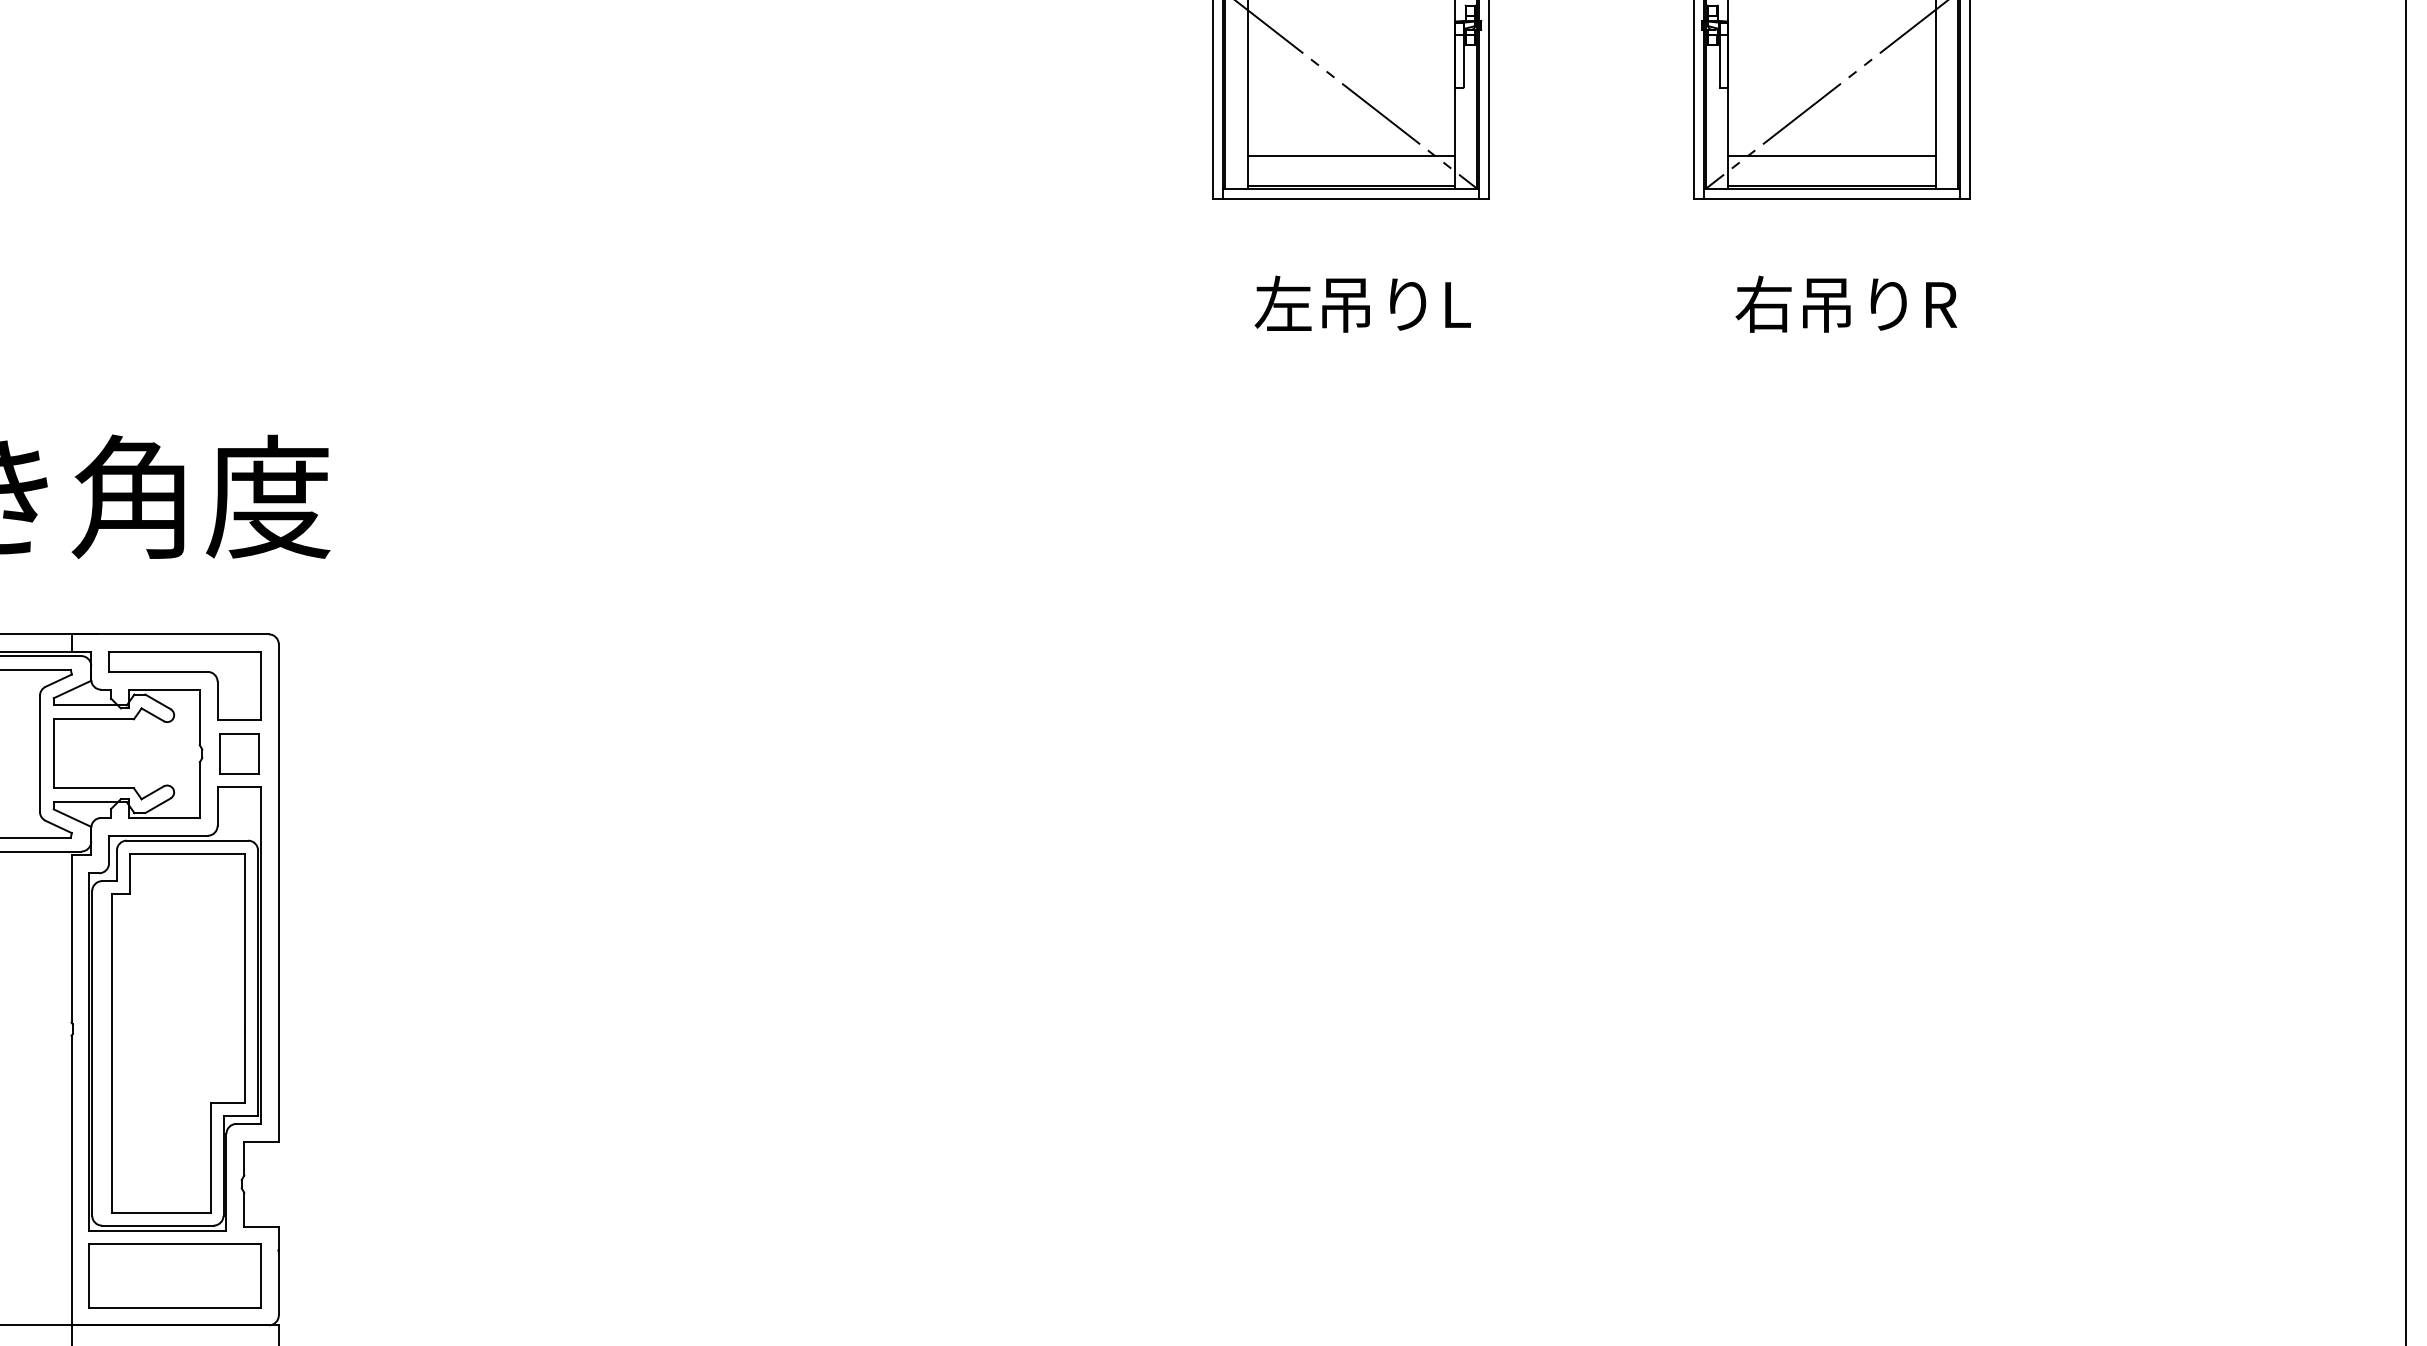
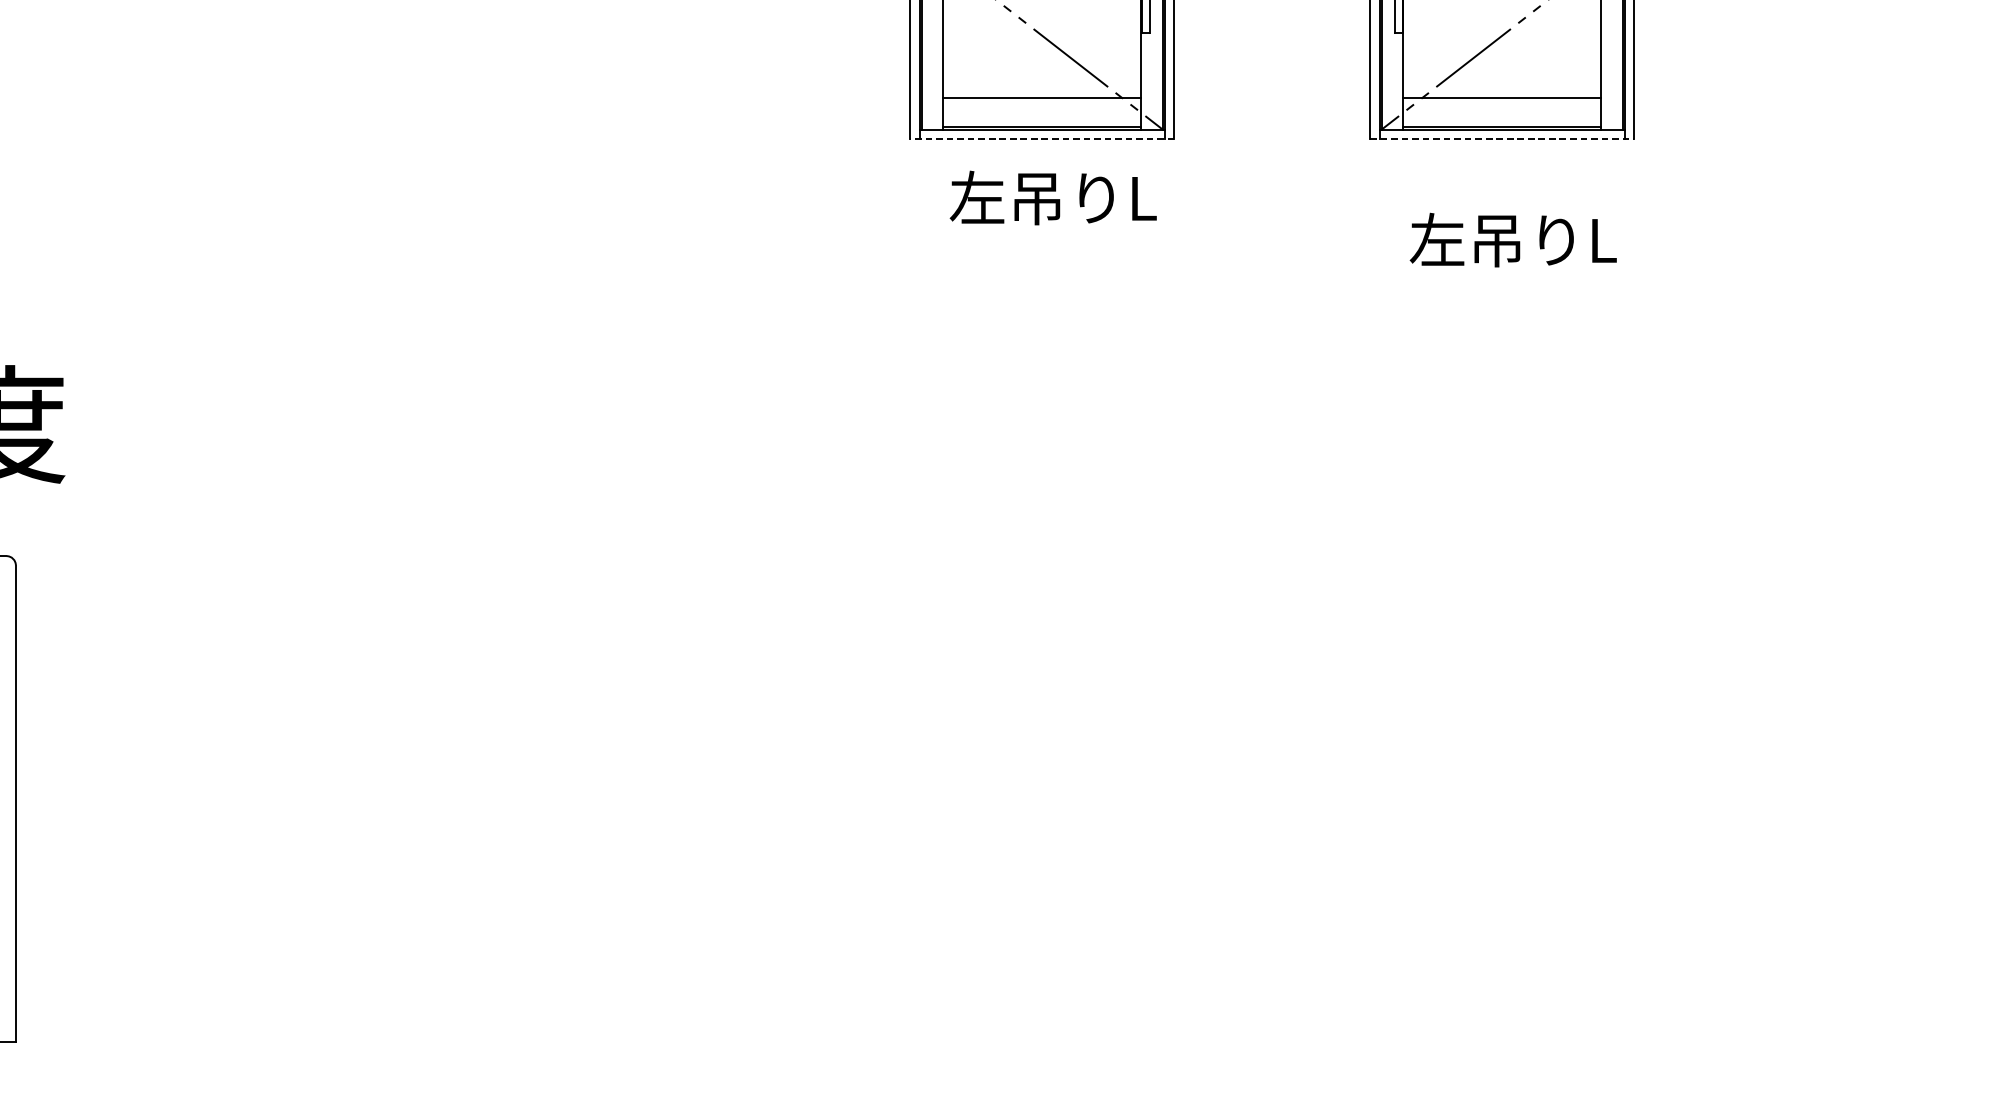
line: (1350, 199) -> (1041, 139), solid -> dashed
line: (1832, 199) -> (1502, 139), solid -> dashed
text: (1362, 303) -> (1053, 197), moved
text: (1846, 303) -> (1516, 239), 右吊りR -> 左吊りL

